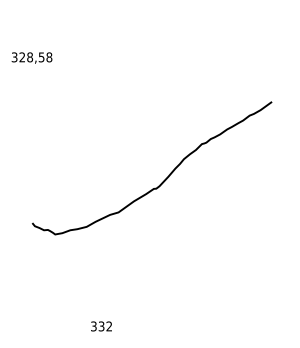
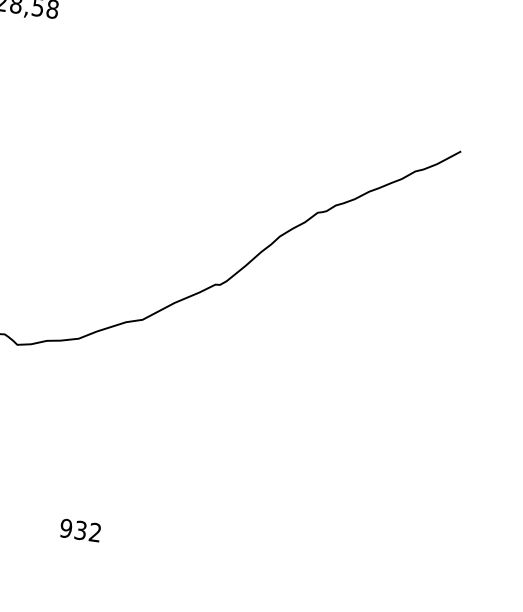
text: (93, 326) -> (65, 528), 332 -> 932

